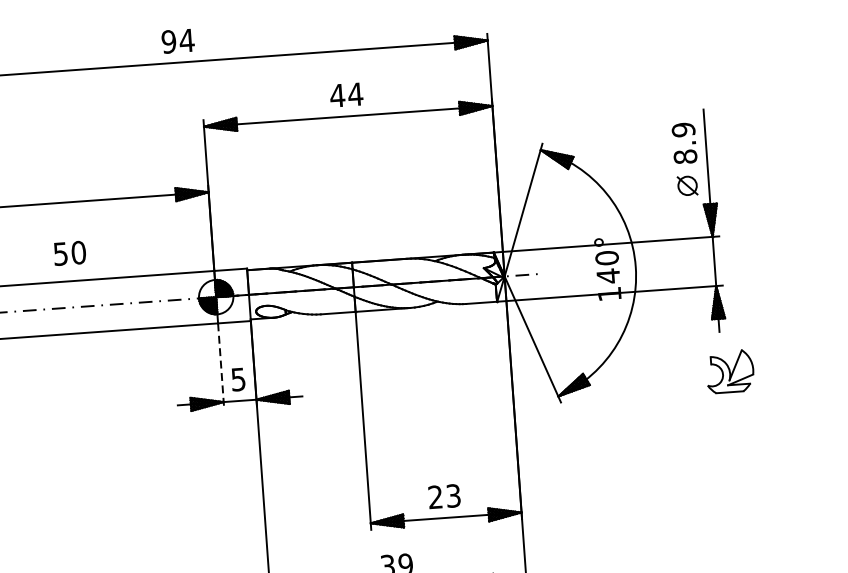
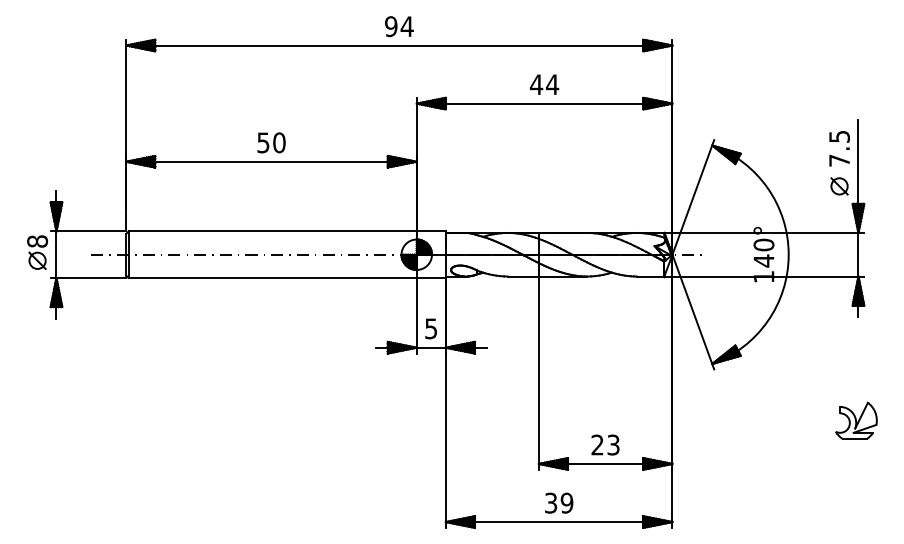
text: (684, 143) -> (839, 148), 8.9 -> 7.5
text: (69, 252) -> (271, 142), moved
line: (220, 365) -> (416, 315), dashed -> solid
part: (730, 371) -> (856, 420), moved

